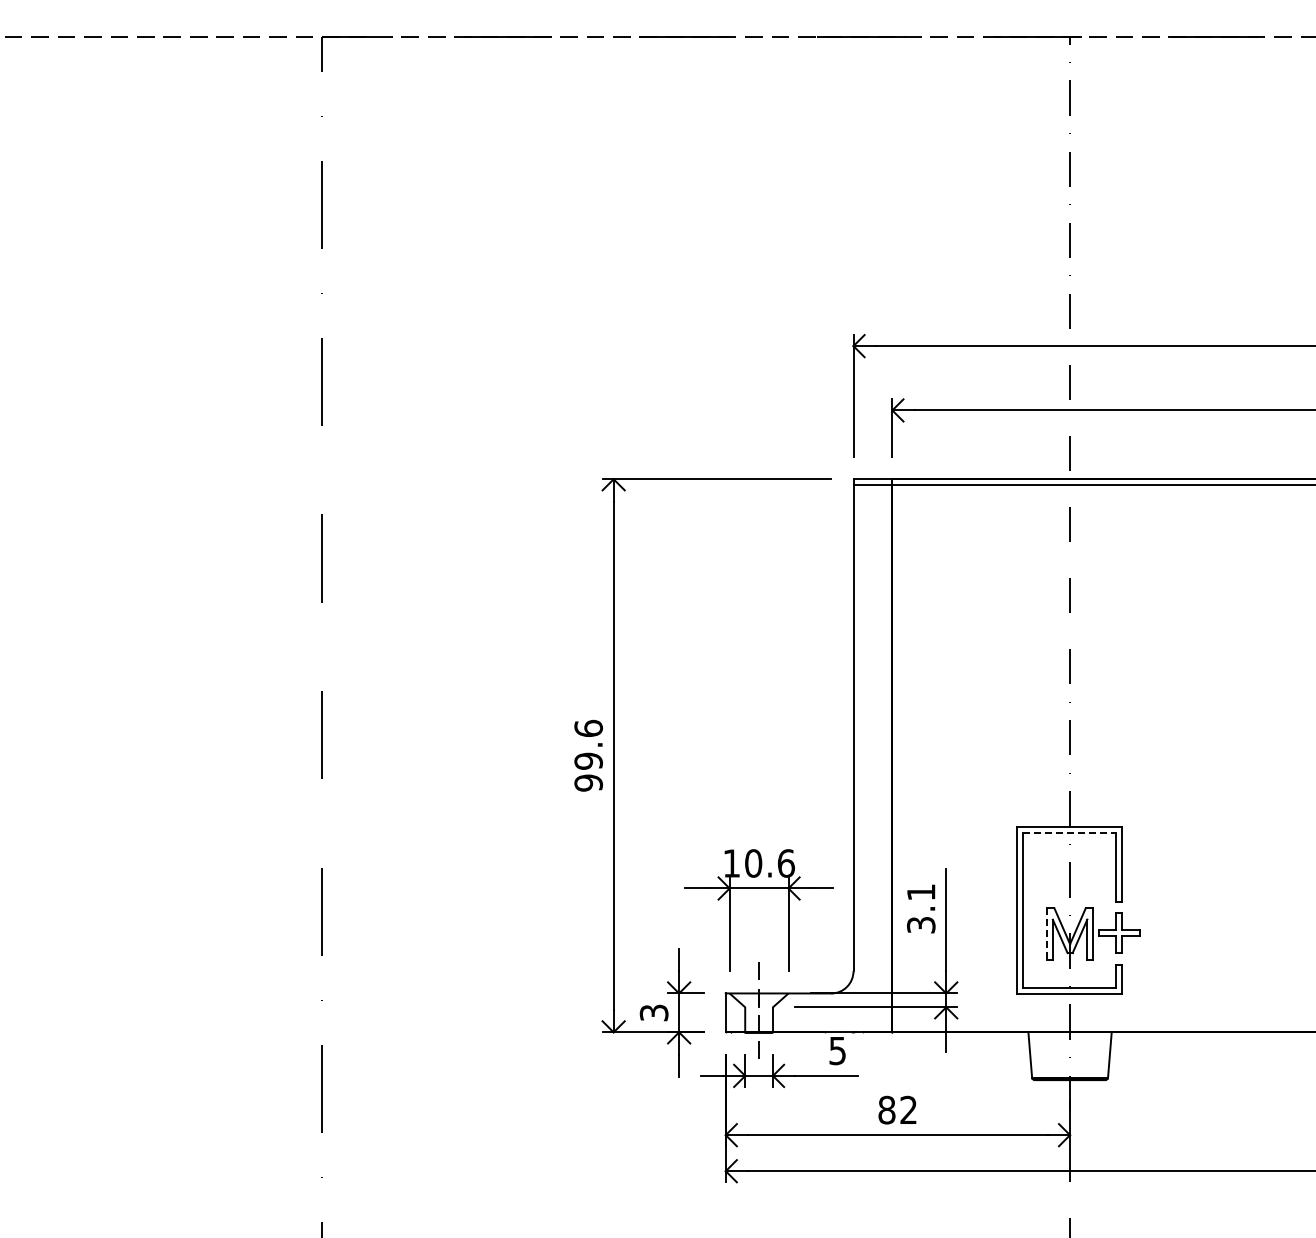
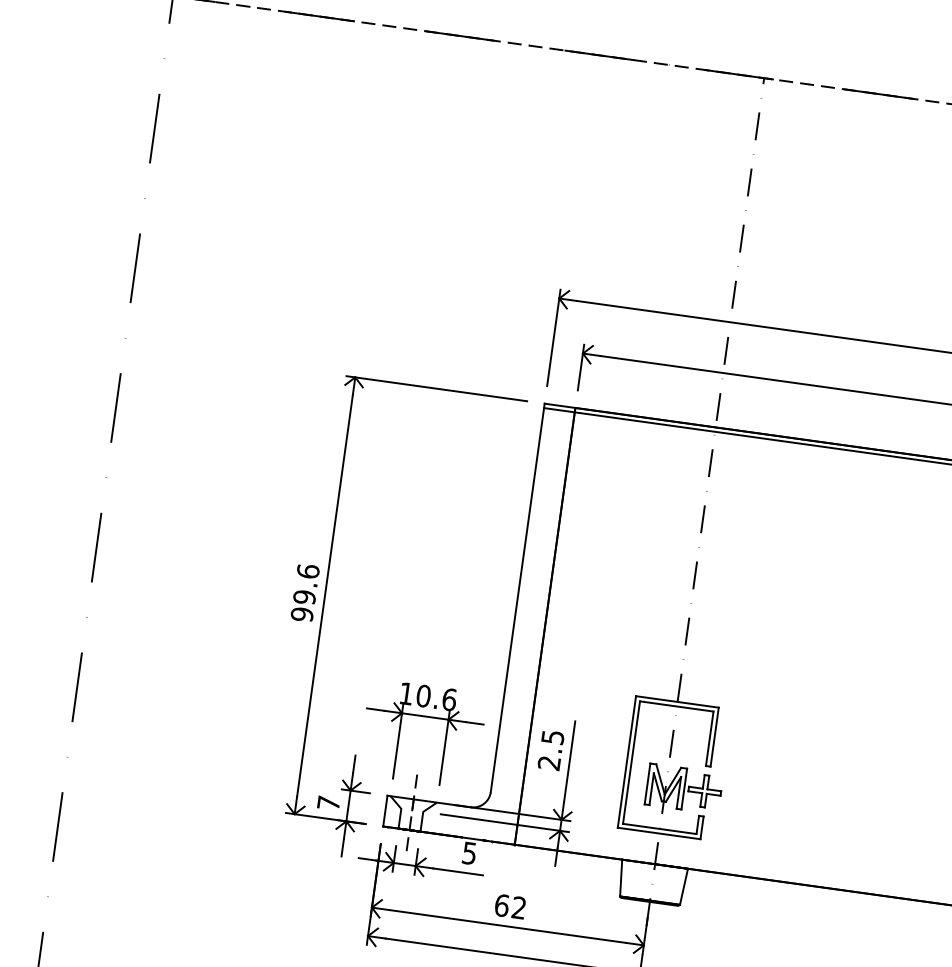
line: (1069, 832) -> (676, 706), dashed -> solid
text: (921, 908) -> (551, 750), 3.1 -> 2.5
line: (1046, 934) -> (647, 784), dashed -> solid
text: (653, 1012) -> (328, 802), 3 -> 7
text: (886, 1109) -> (501, 904), 82 -> 62

